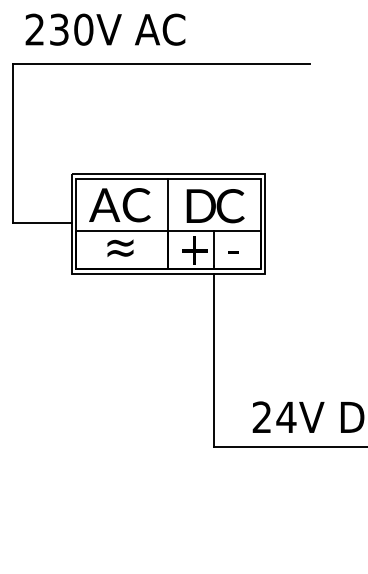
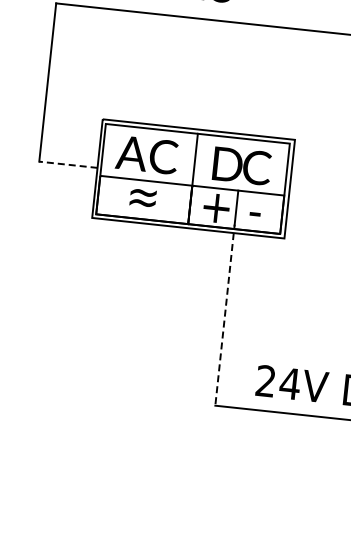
line: (42, 223) -> (68, 165), solid -> dashed
line: (214, 360) -> (224, 319), solid -> dashed

